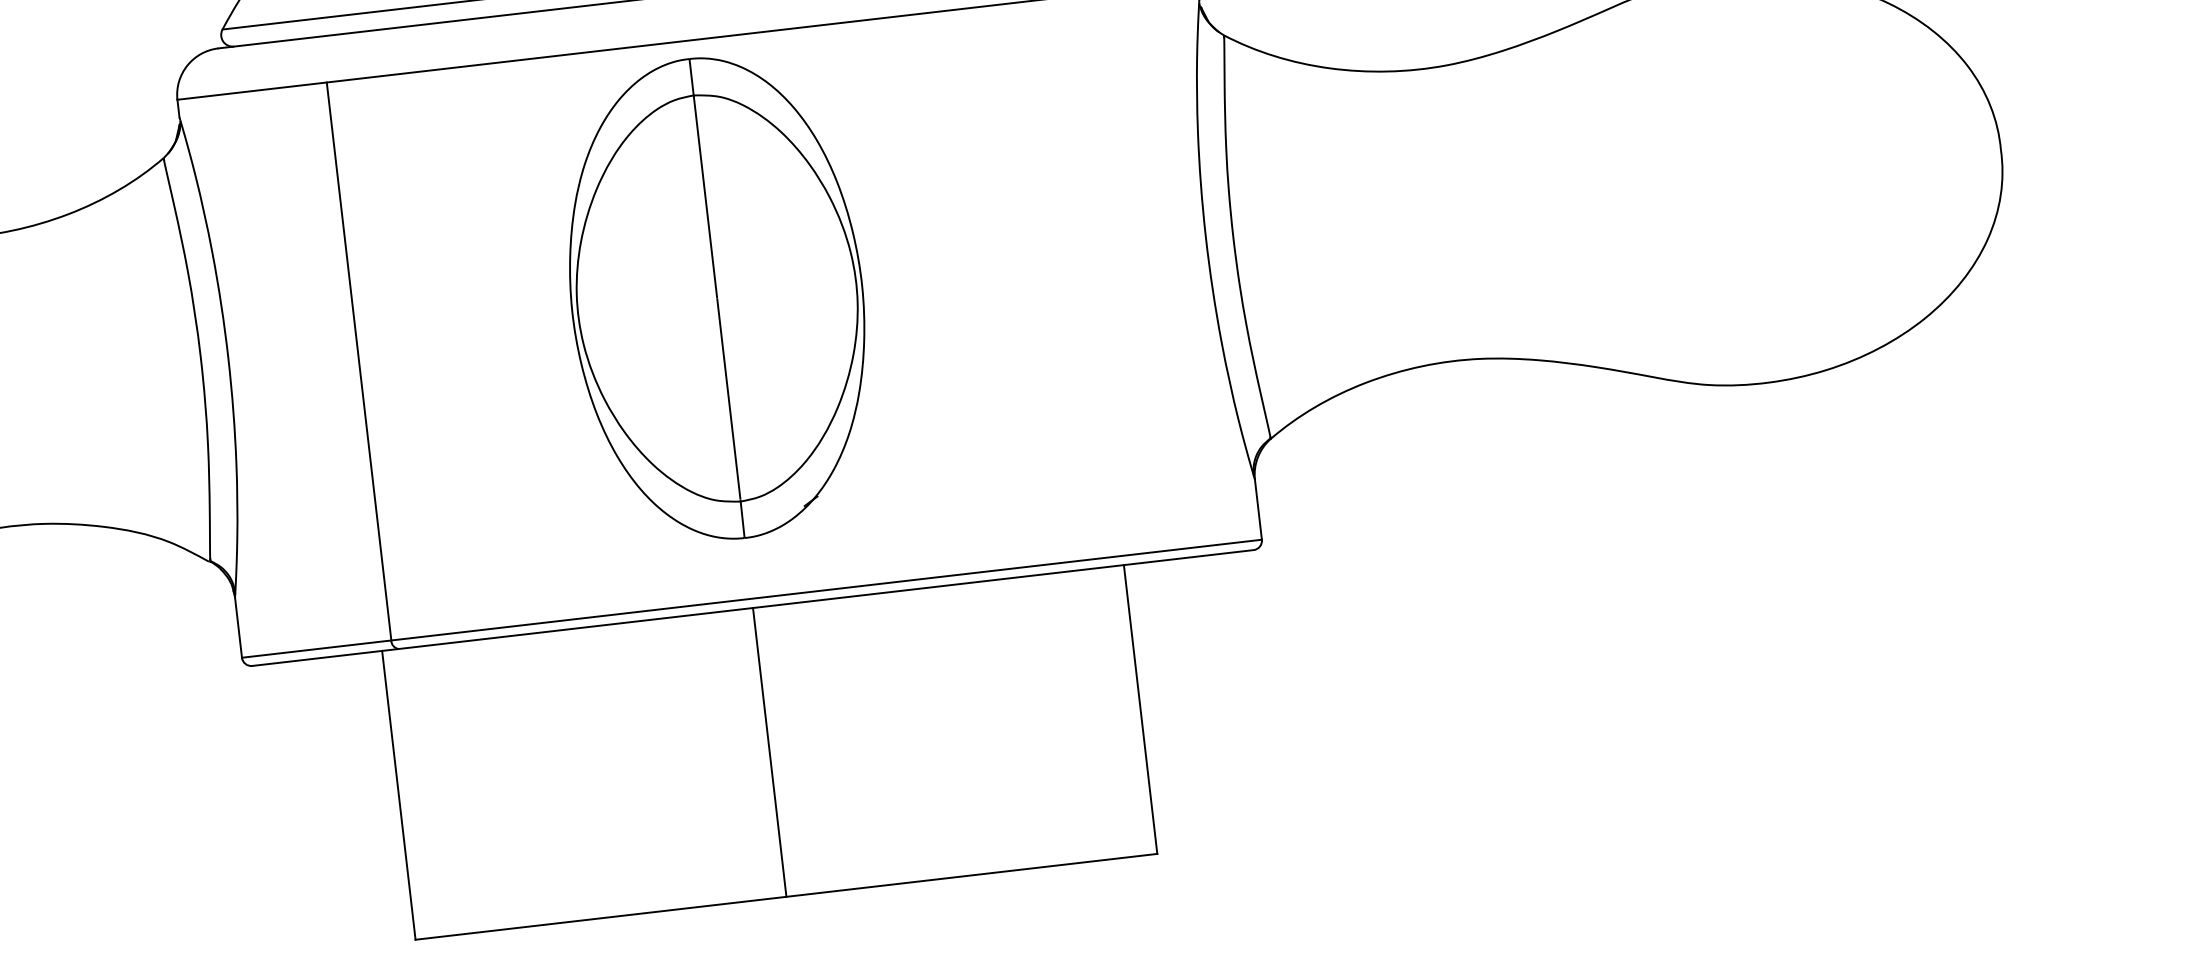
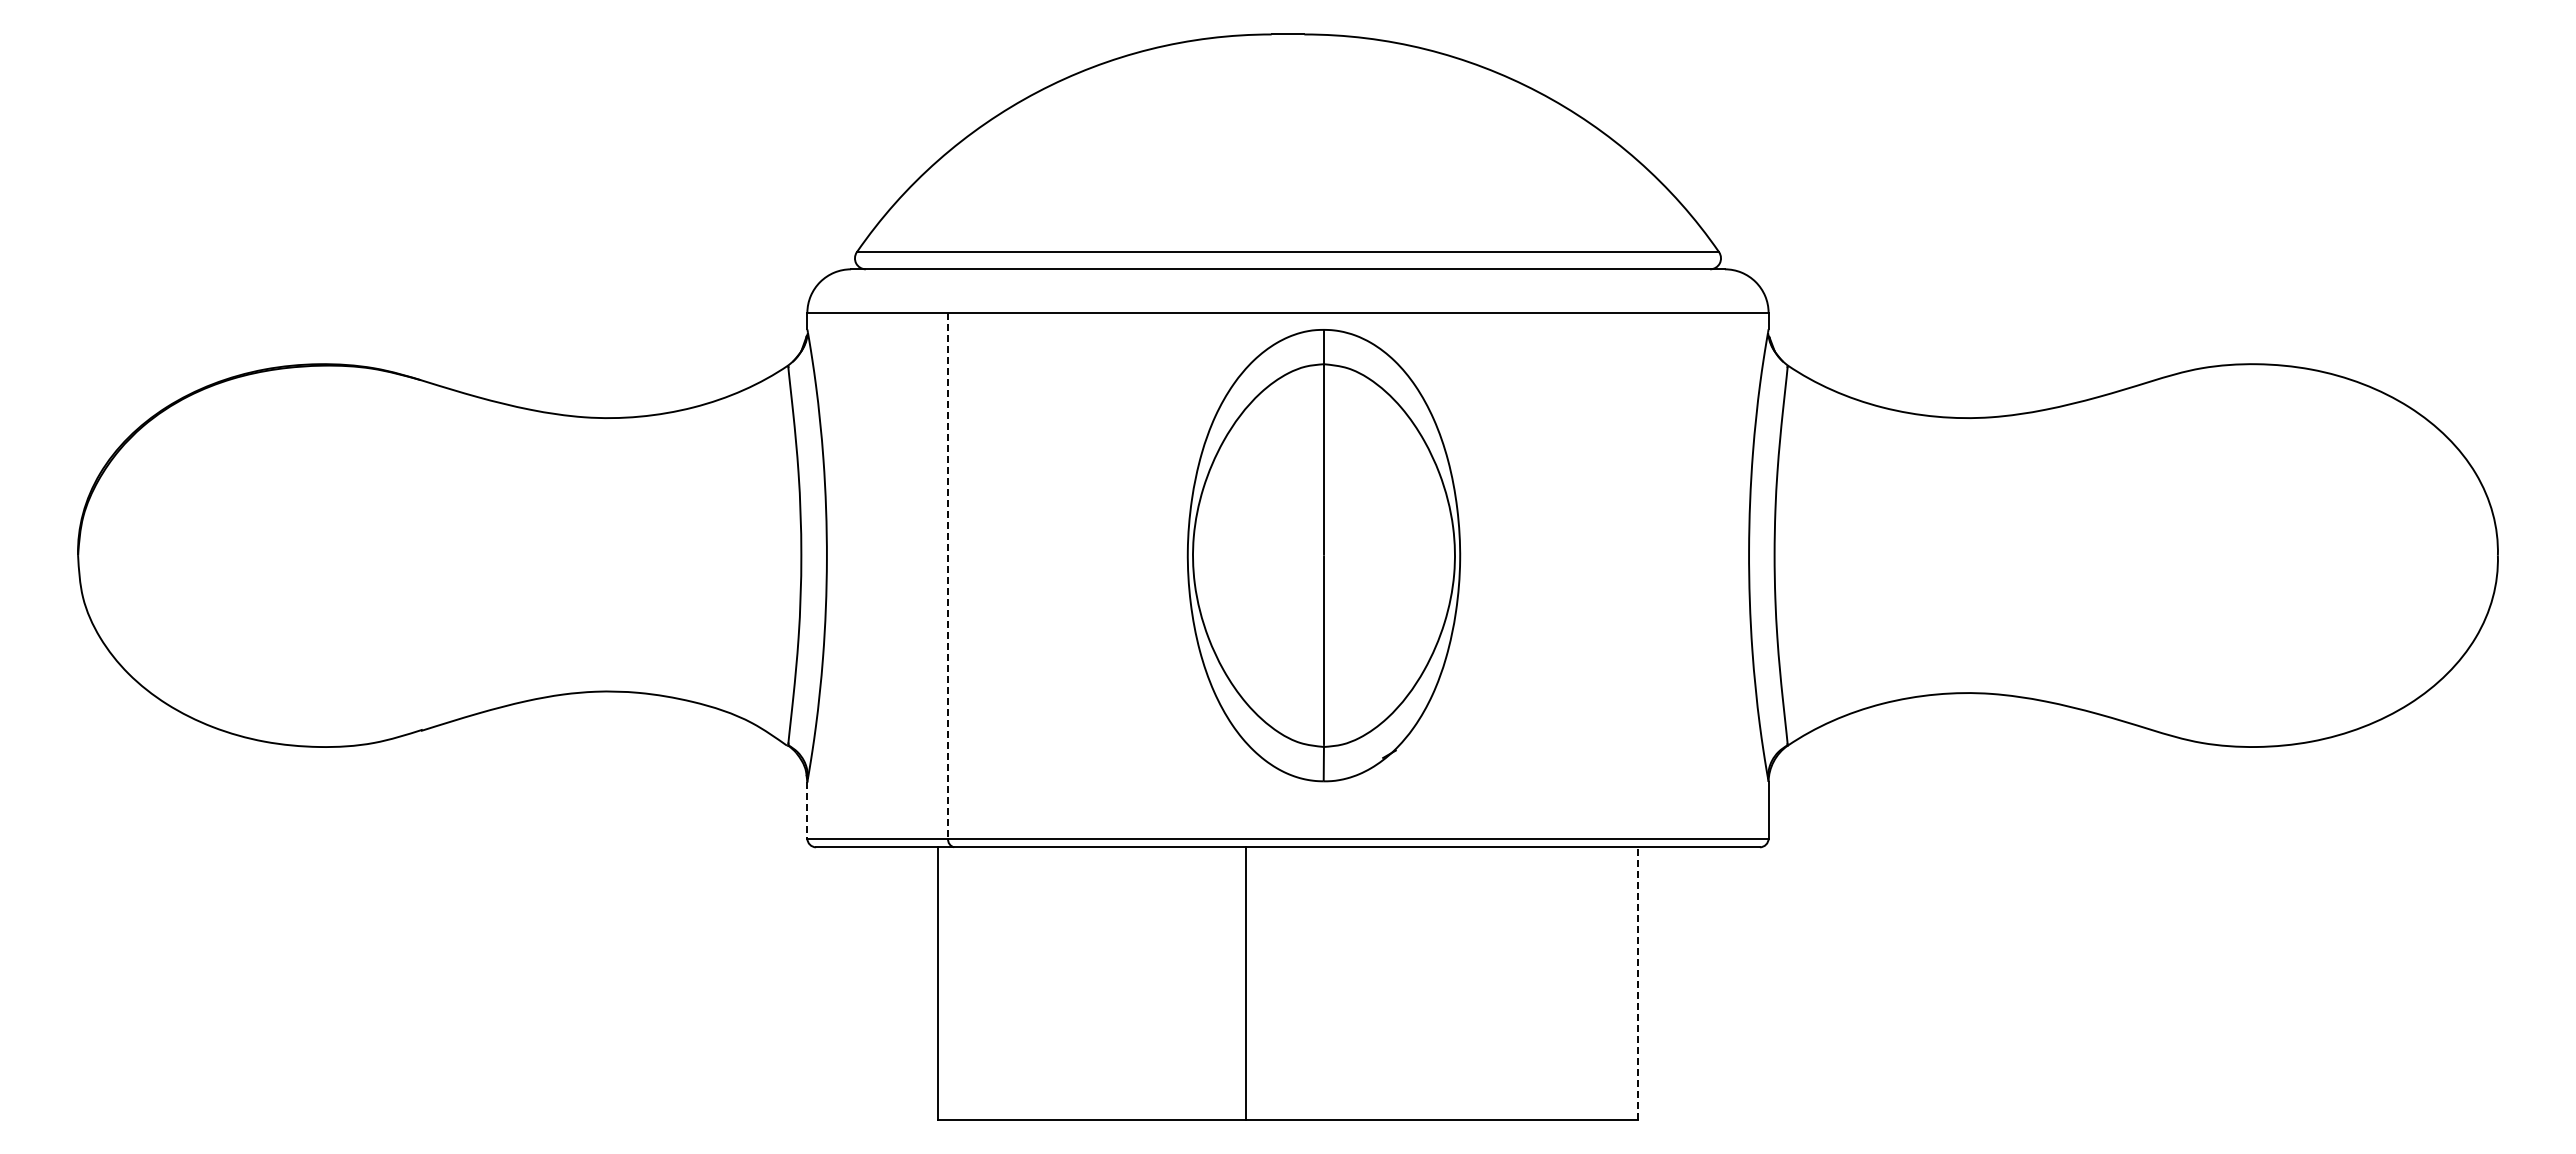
part: (716, 298) -> (1323, 555), moved
line: (359, 361) -> (948, 575), solid -> dashed
line: (238, 627) -> (807, 810), solid -> dashed
line: (1140, 708) -> (1637, 982), solid -> dashed
line: (769, 752) -> (1245, 983), moved

